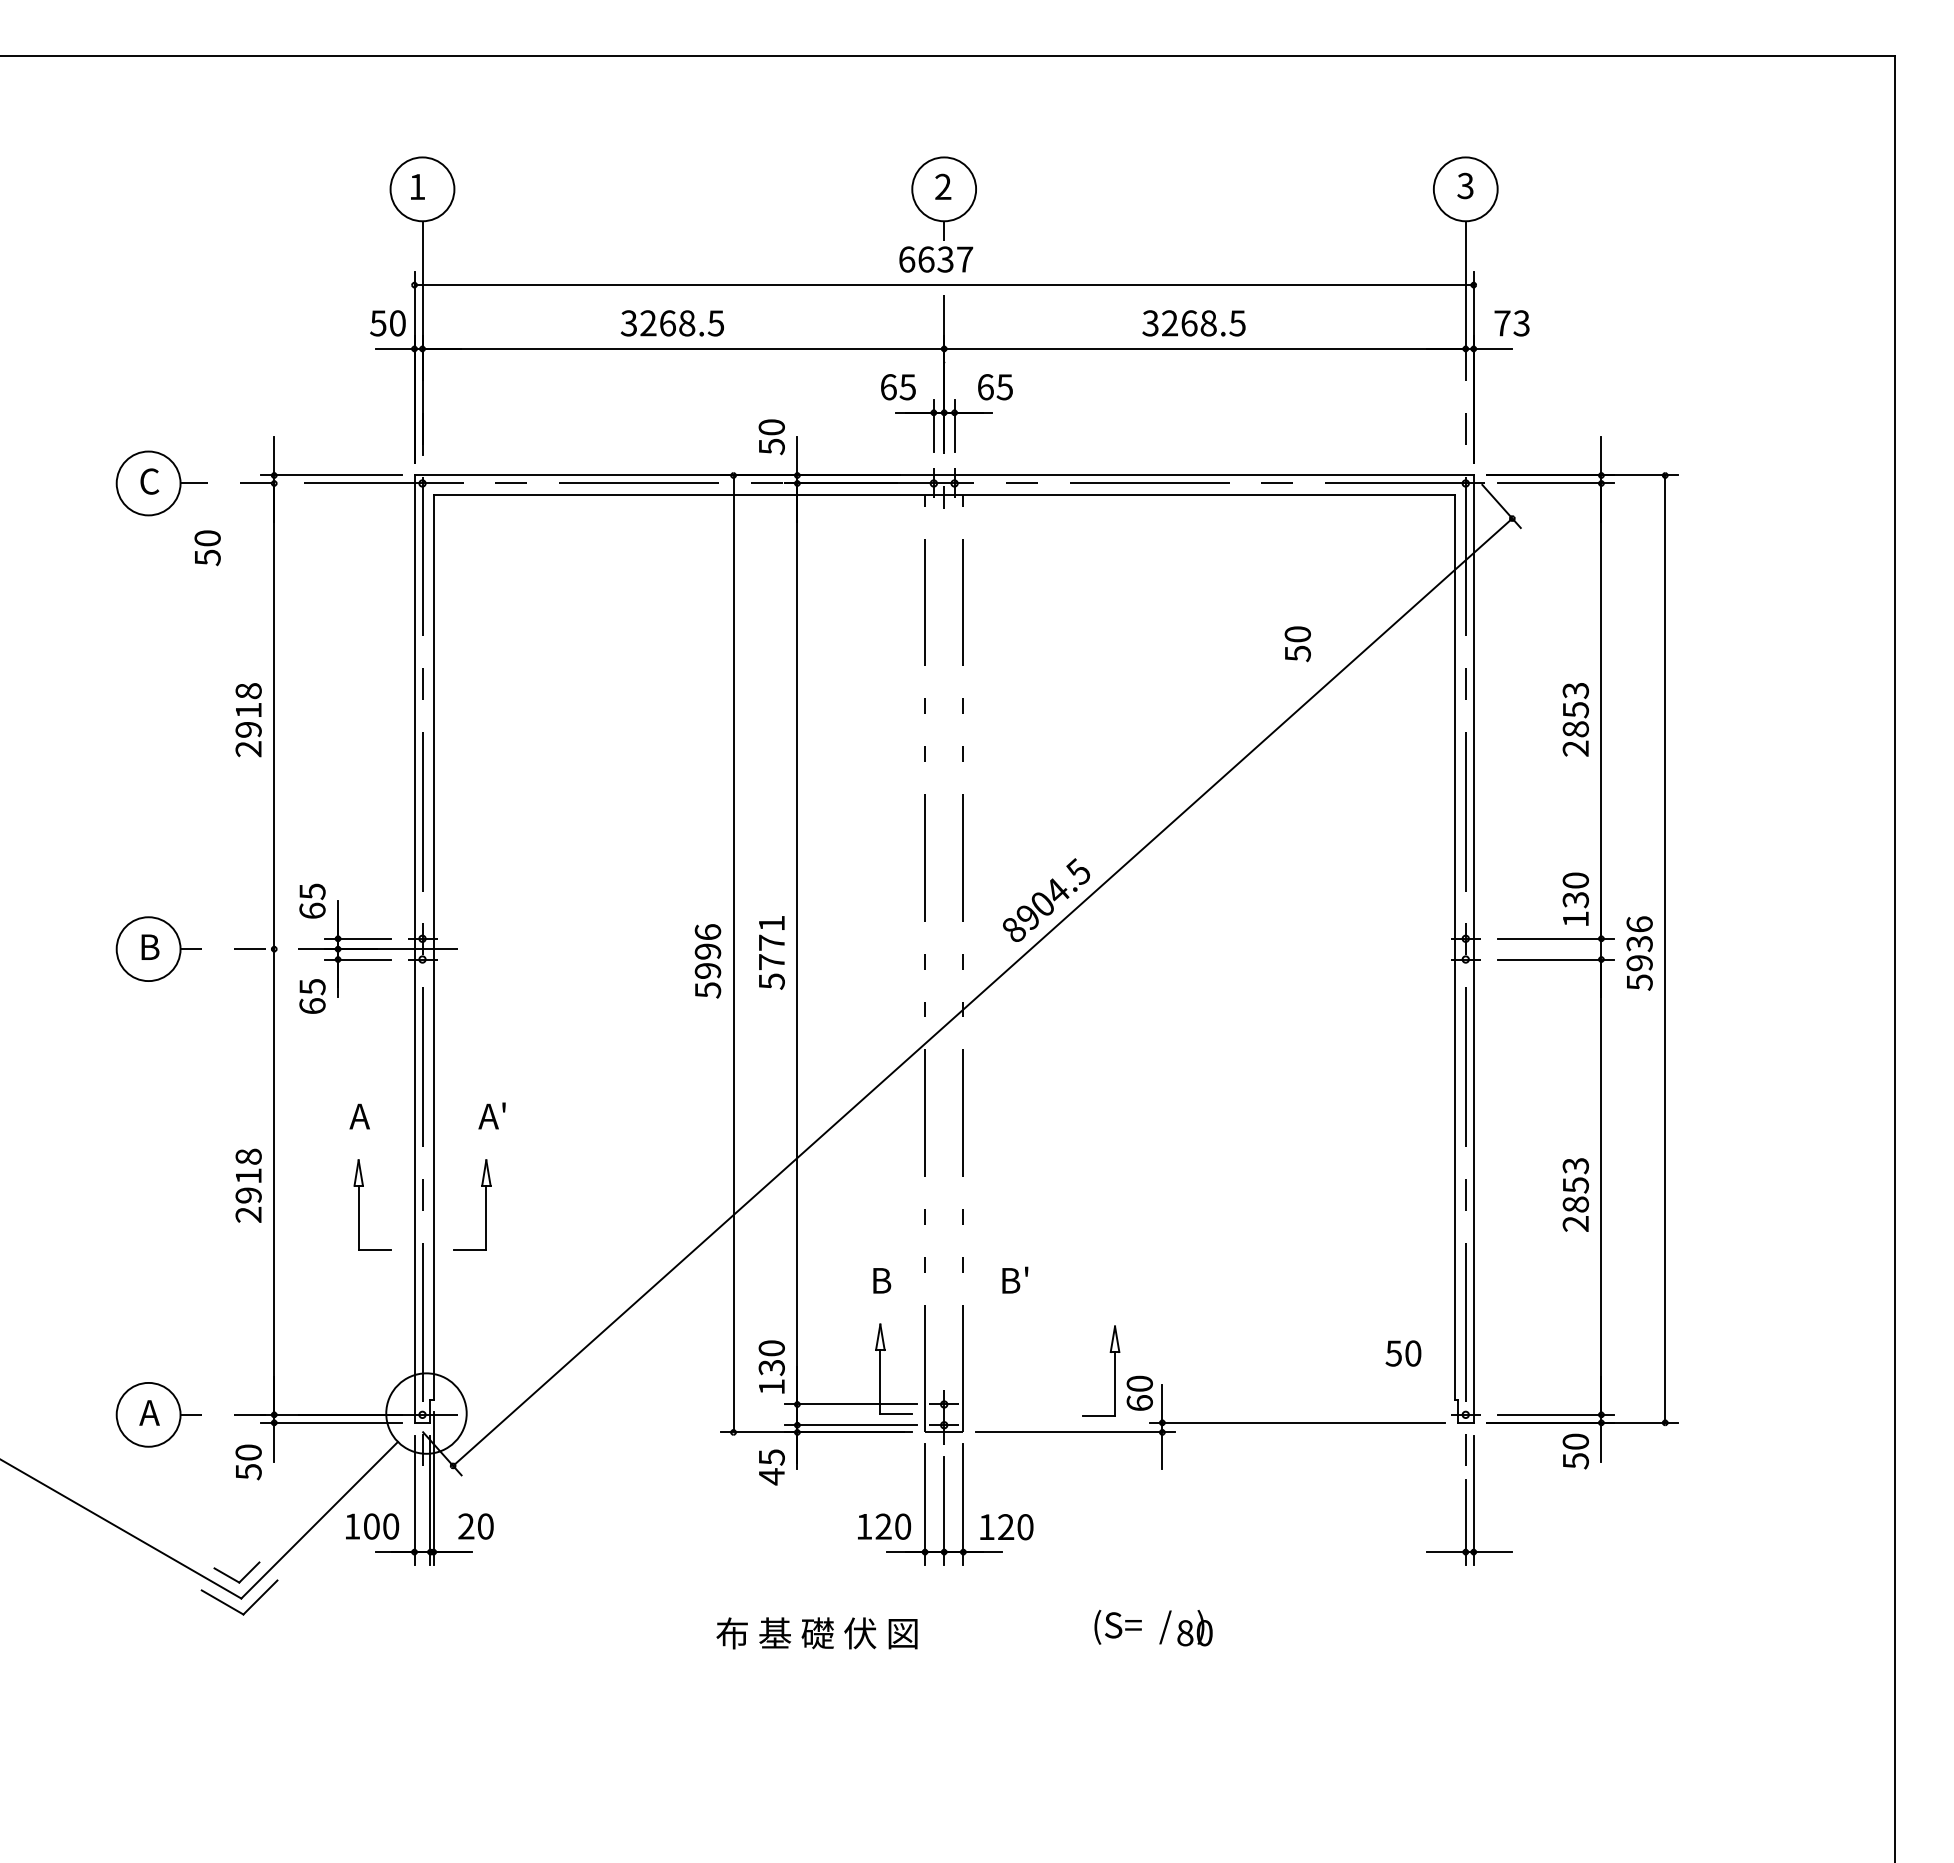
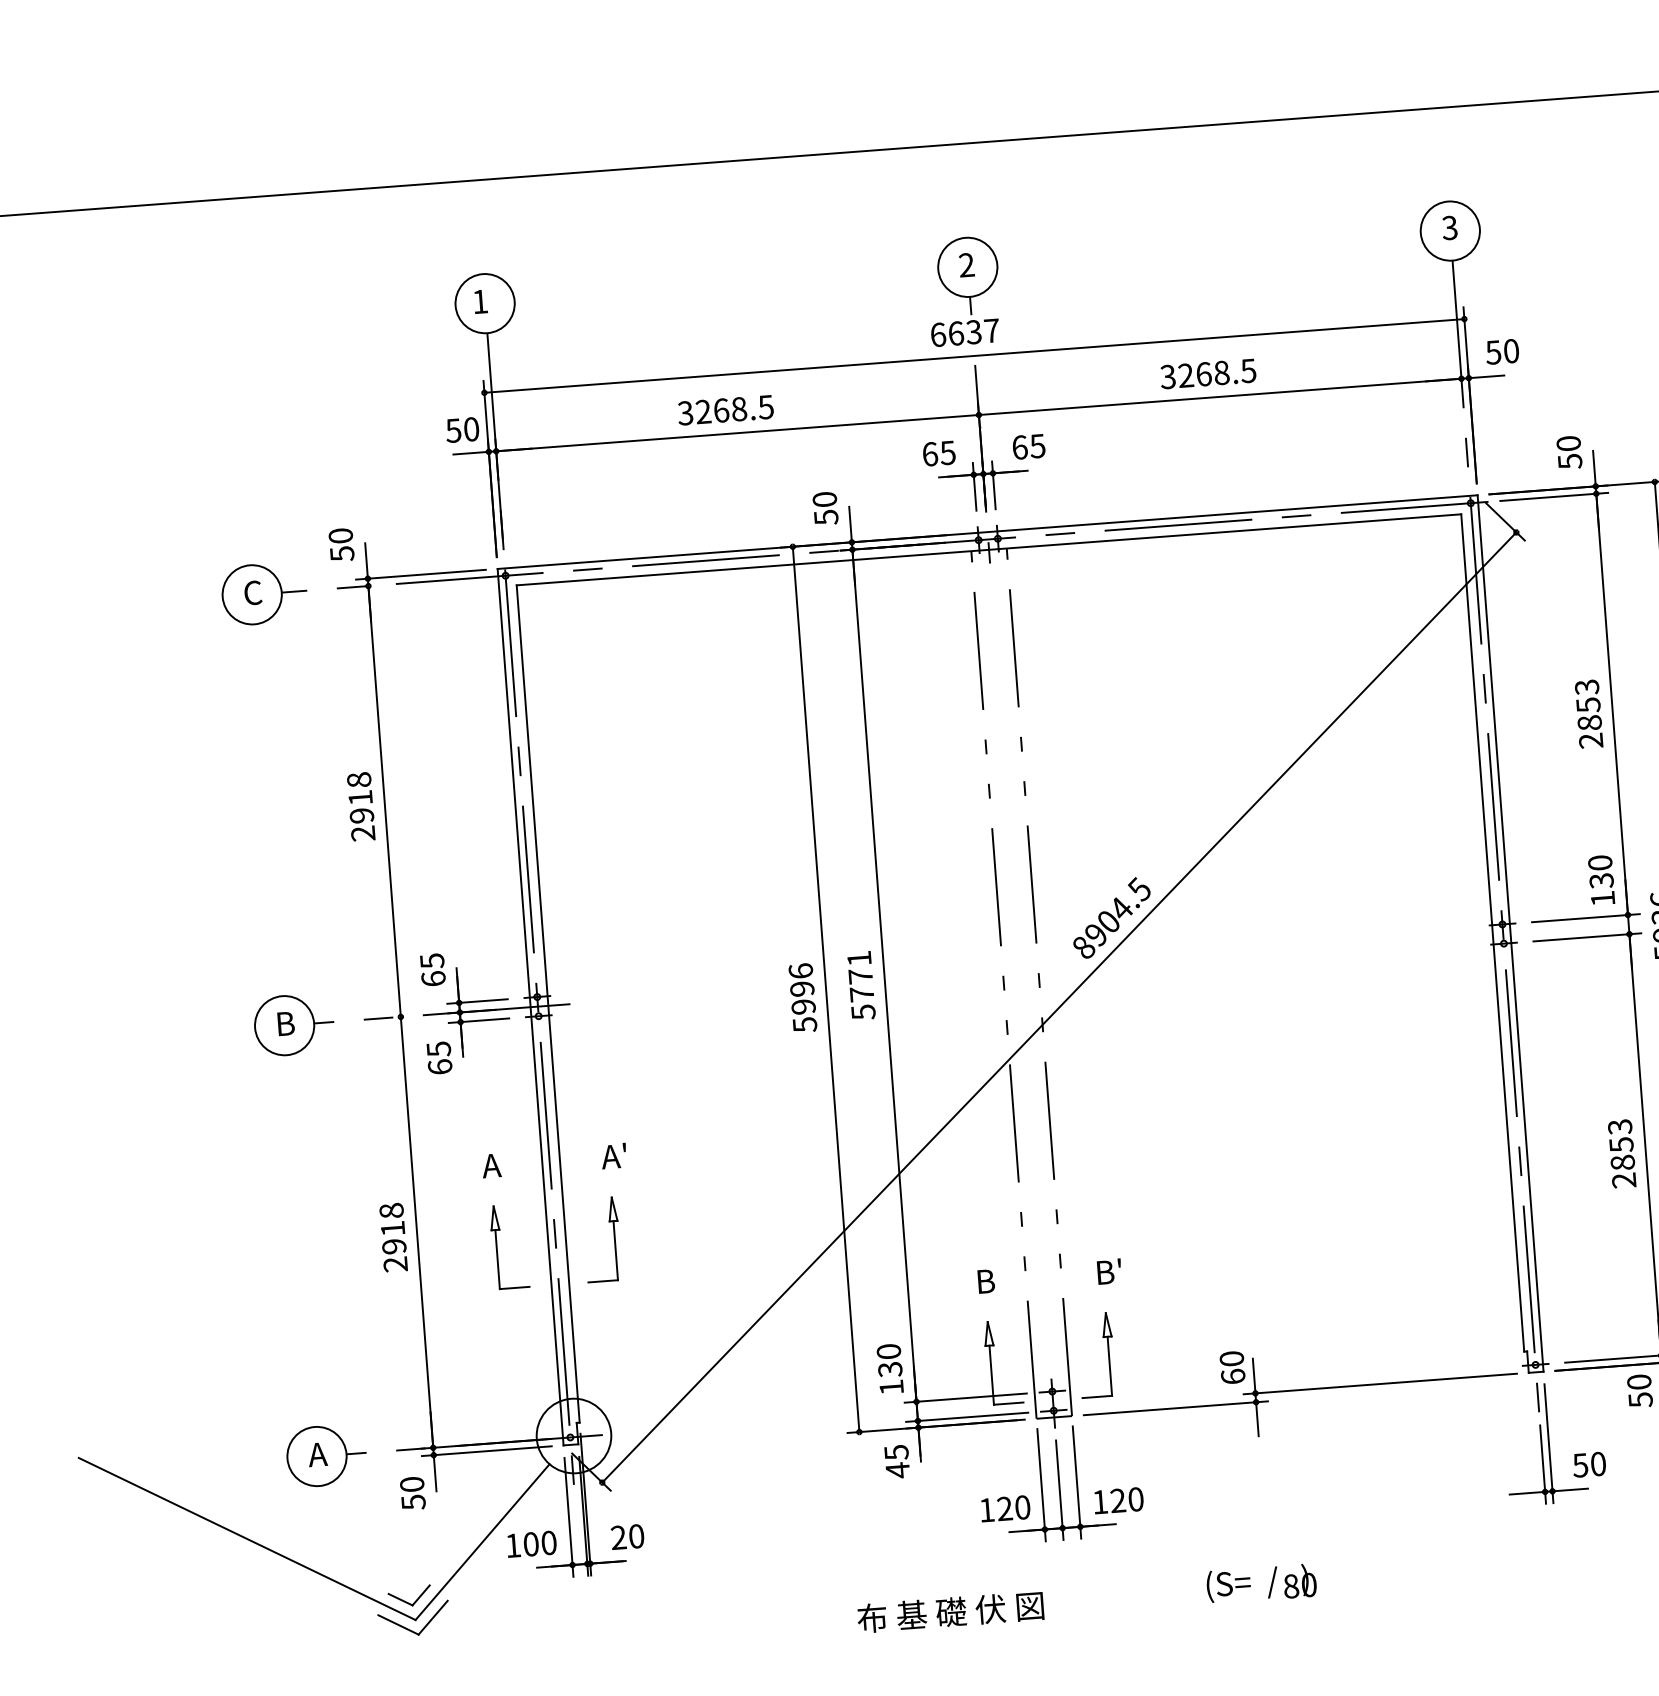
text: (1511, 323) -> (1502, 352), 73 -> 50
text: (207, 548) -> (341, 545), moved
text: (1297, 644) -> (1569, 453), moved
text: (1403, 1353) -> (1589, 1464), moved
part: (1114, 1370) -> (1108, 1353), moved

